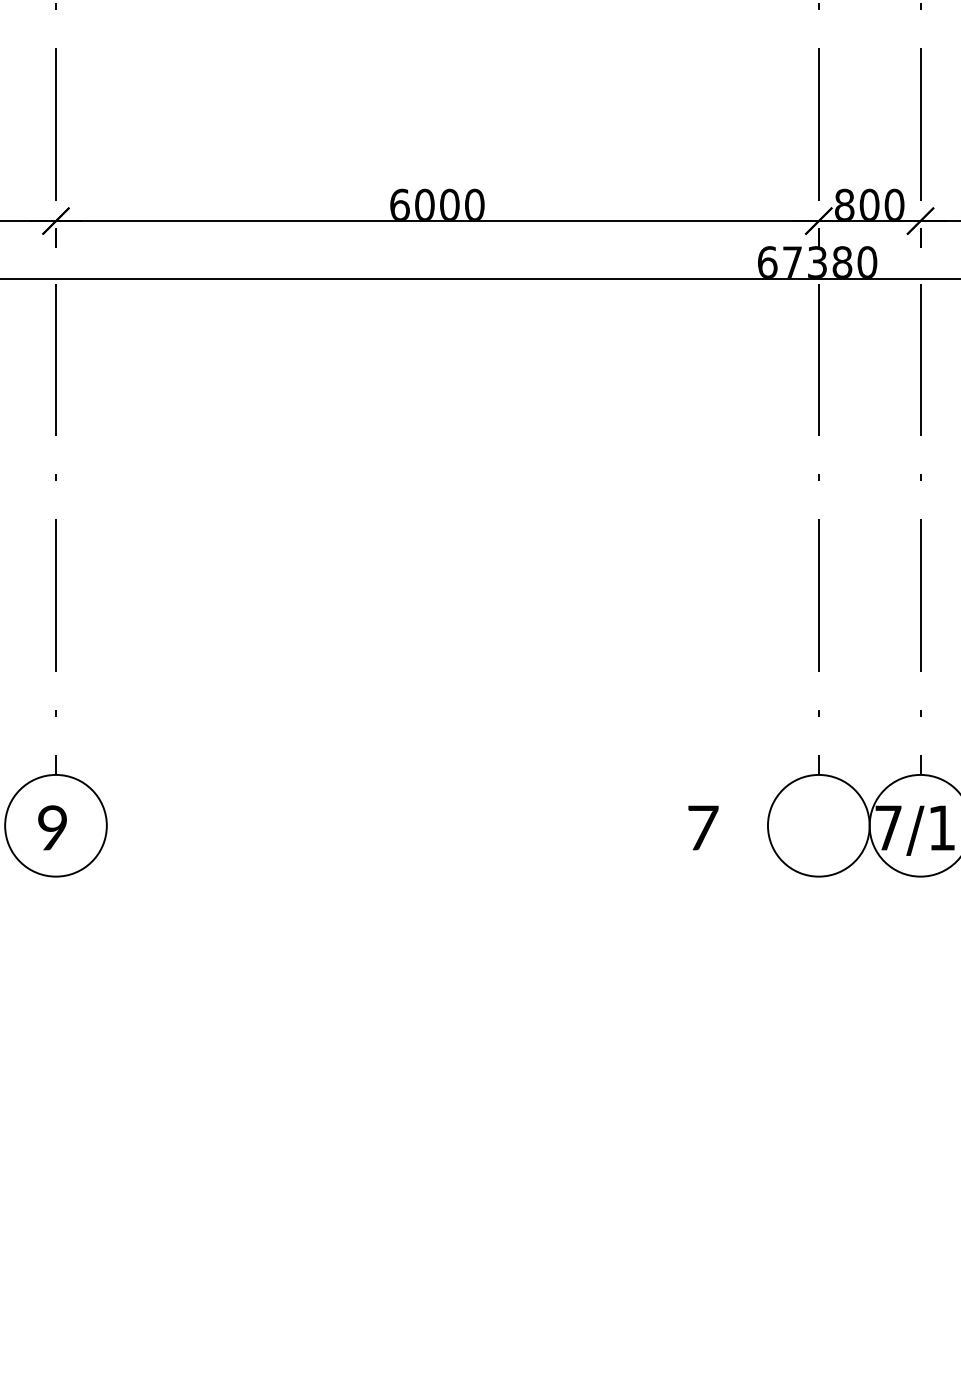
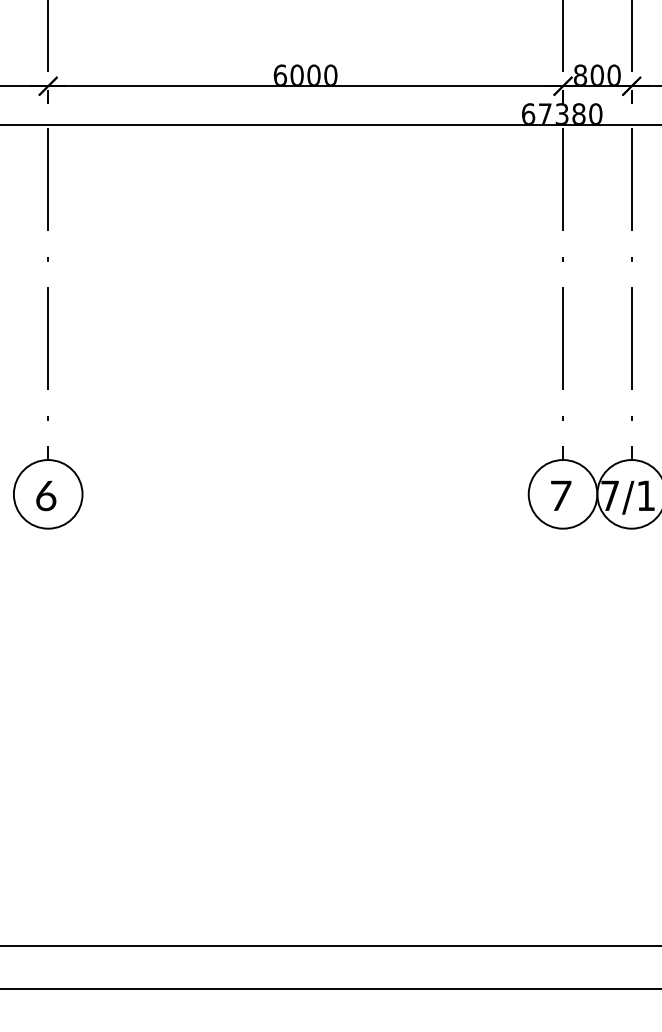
text: (53, 827) -> (46, 495), 9 -> 6
text: (703, 827) -> (561, 495), moved

